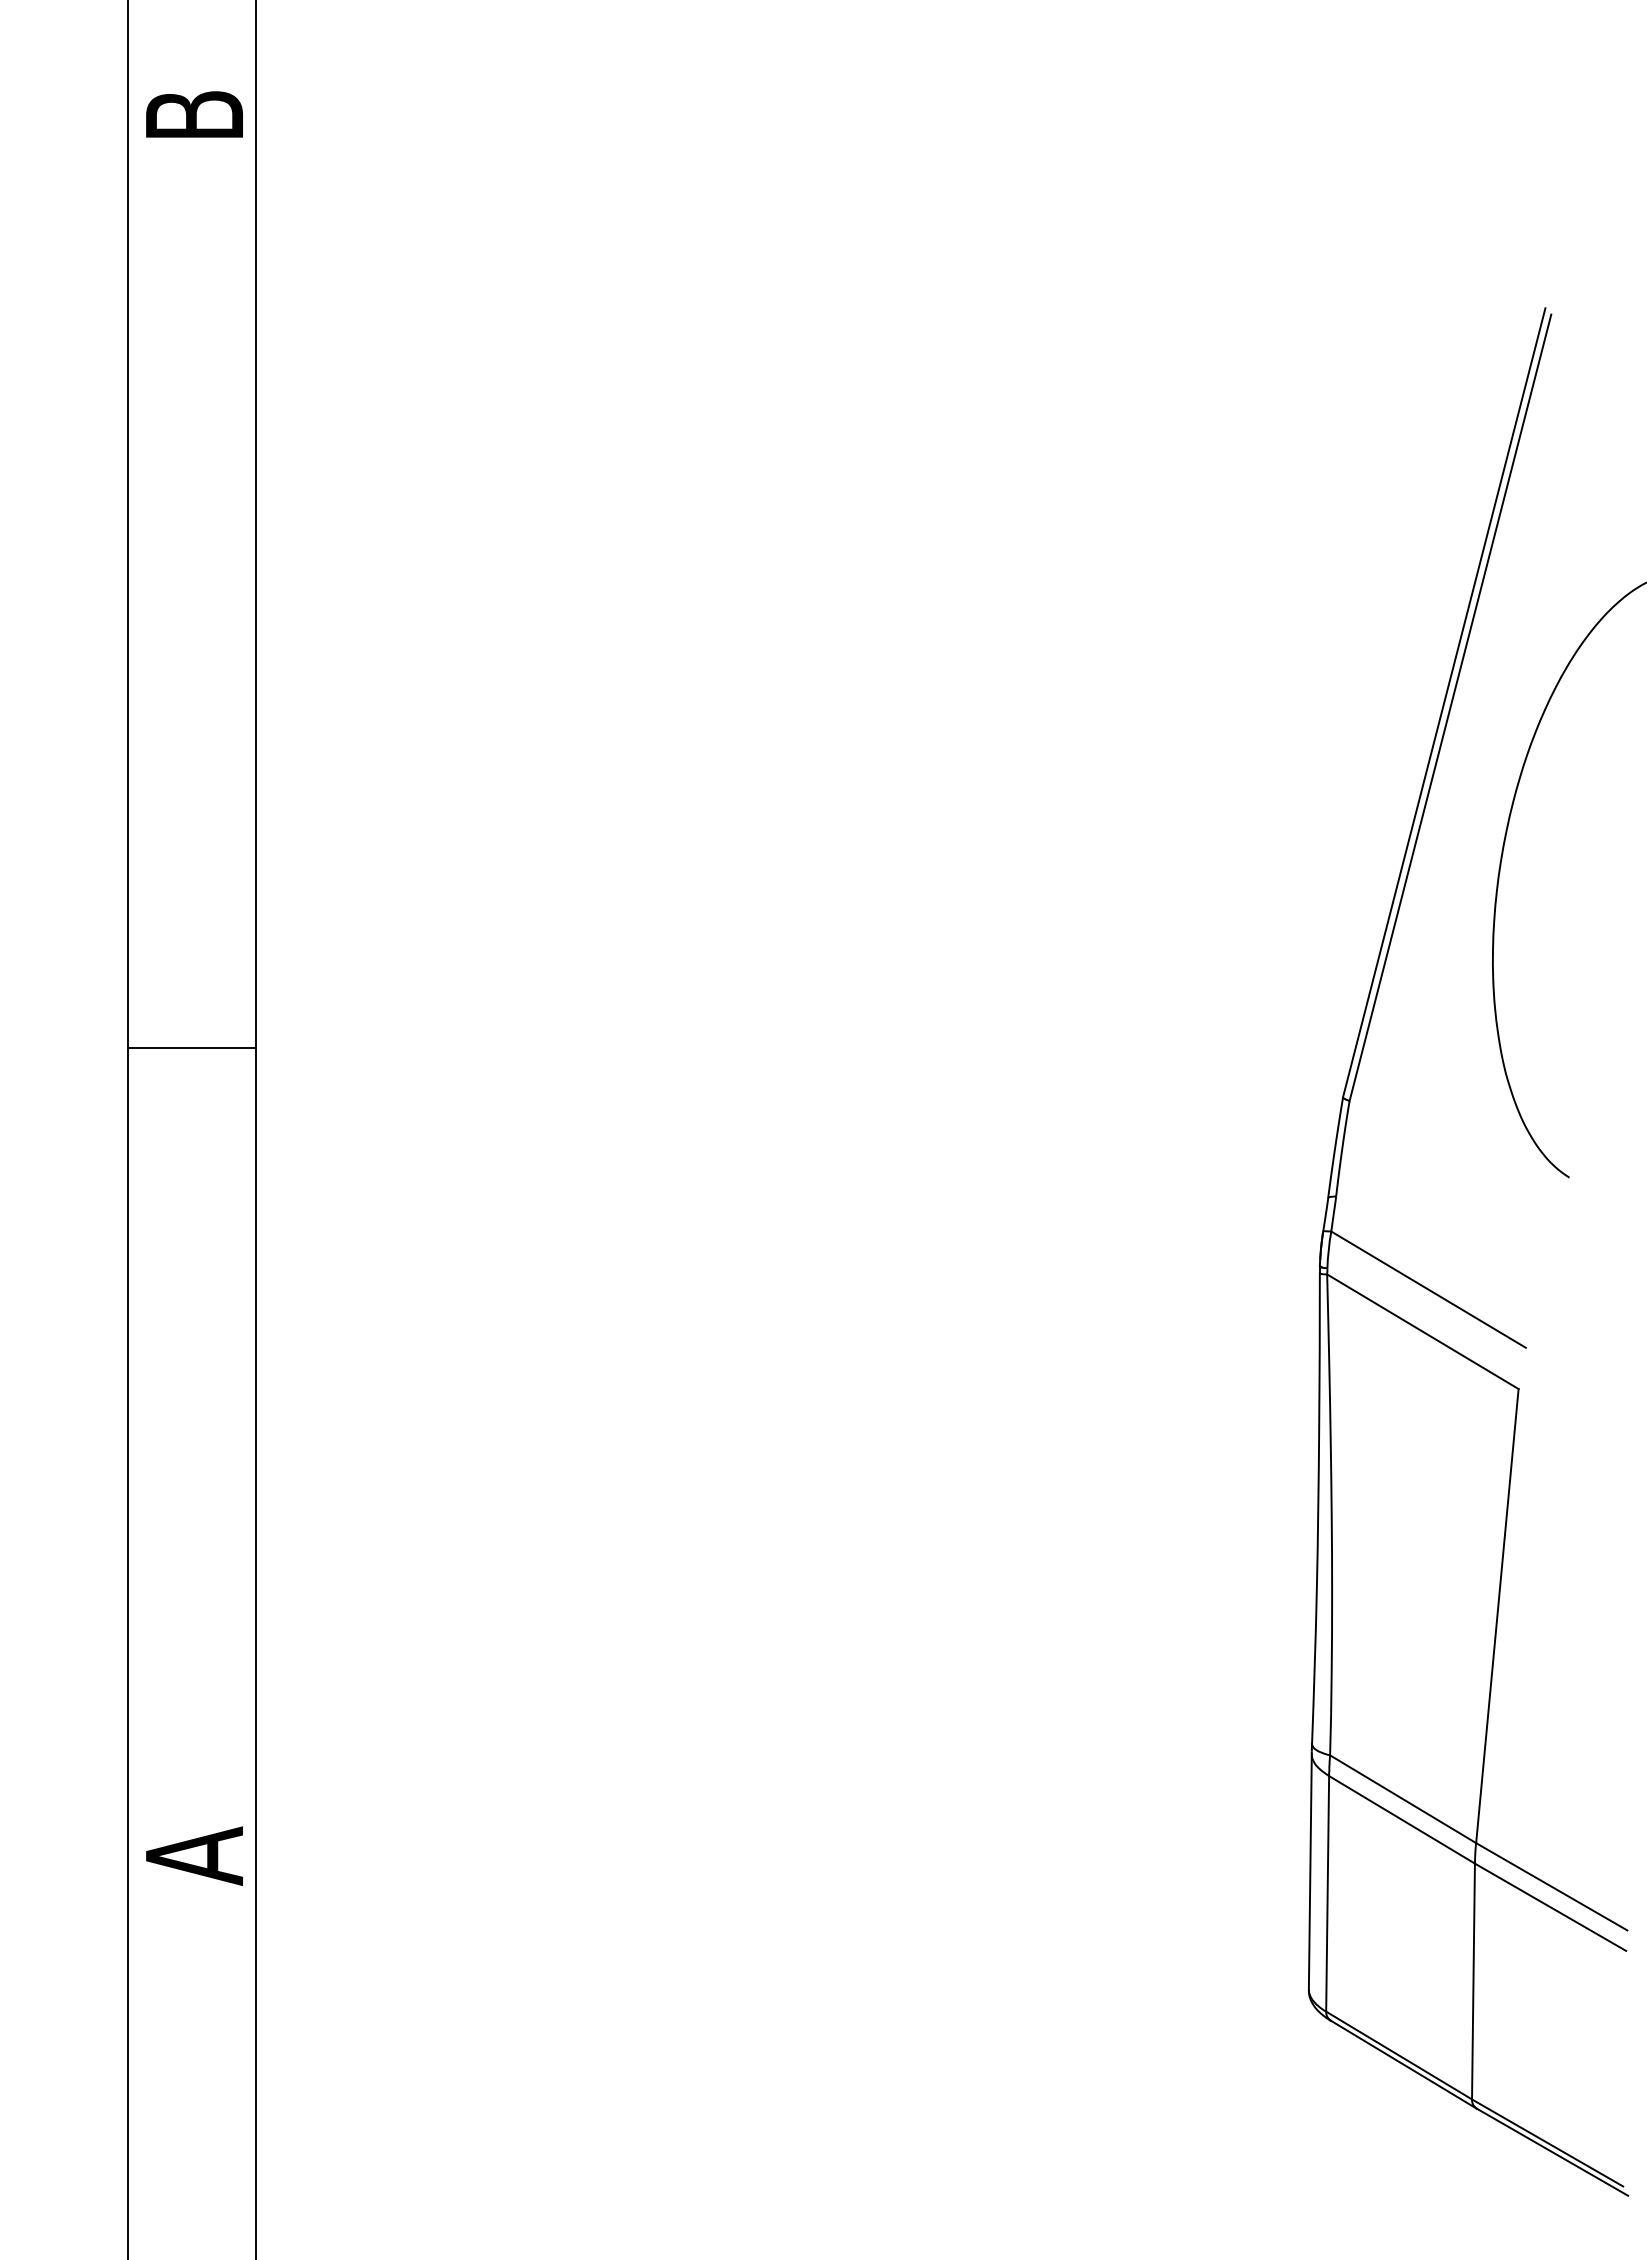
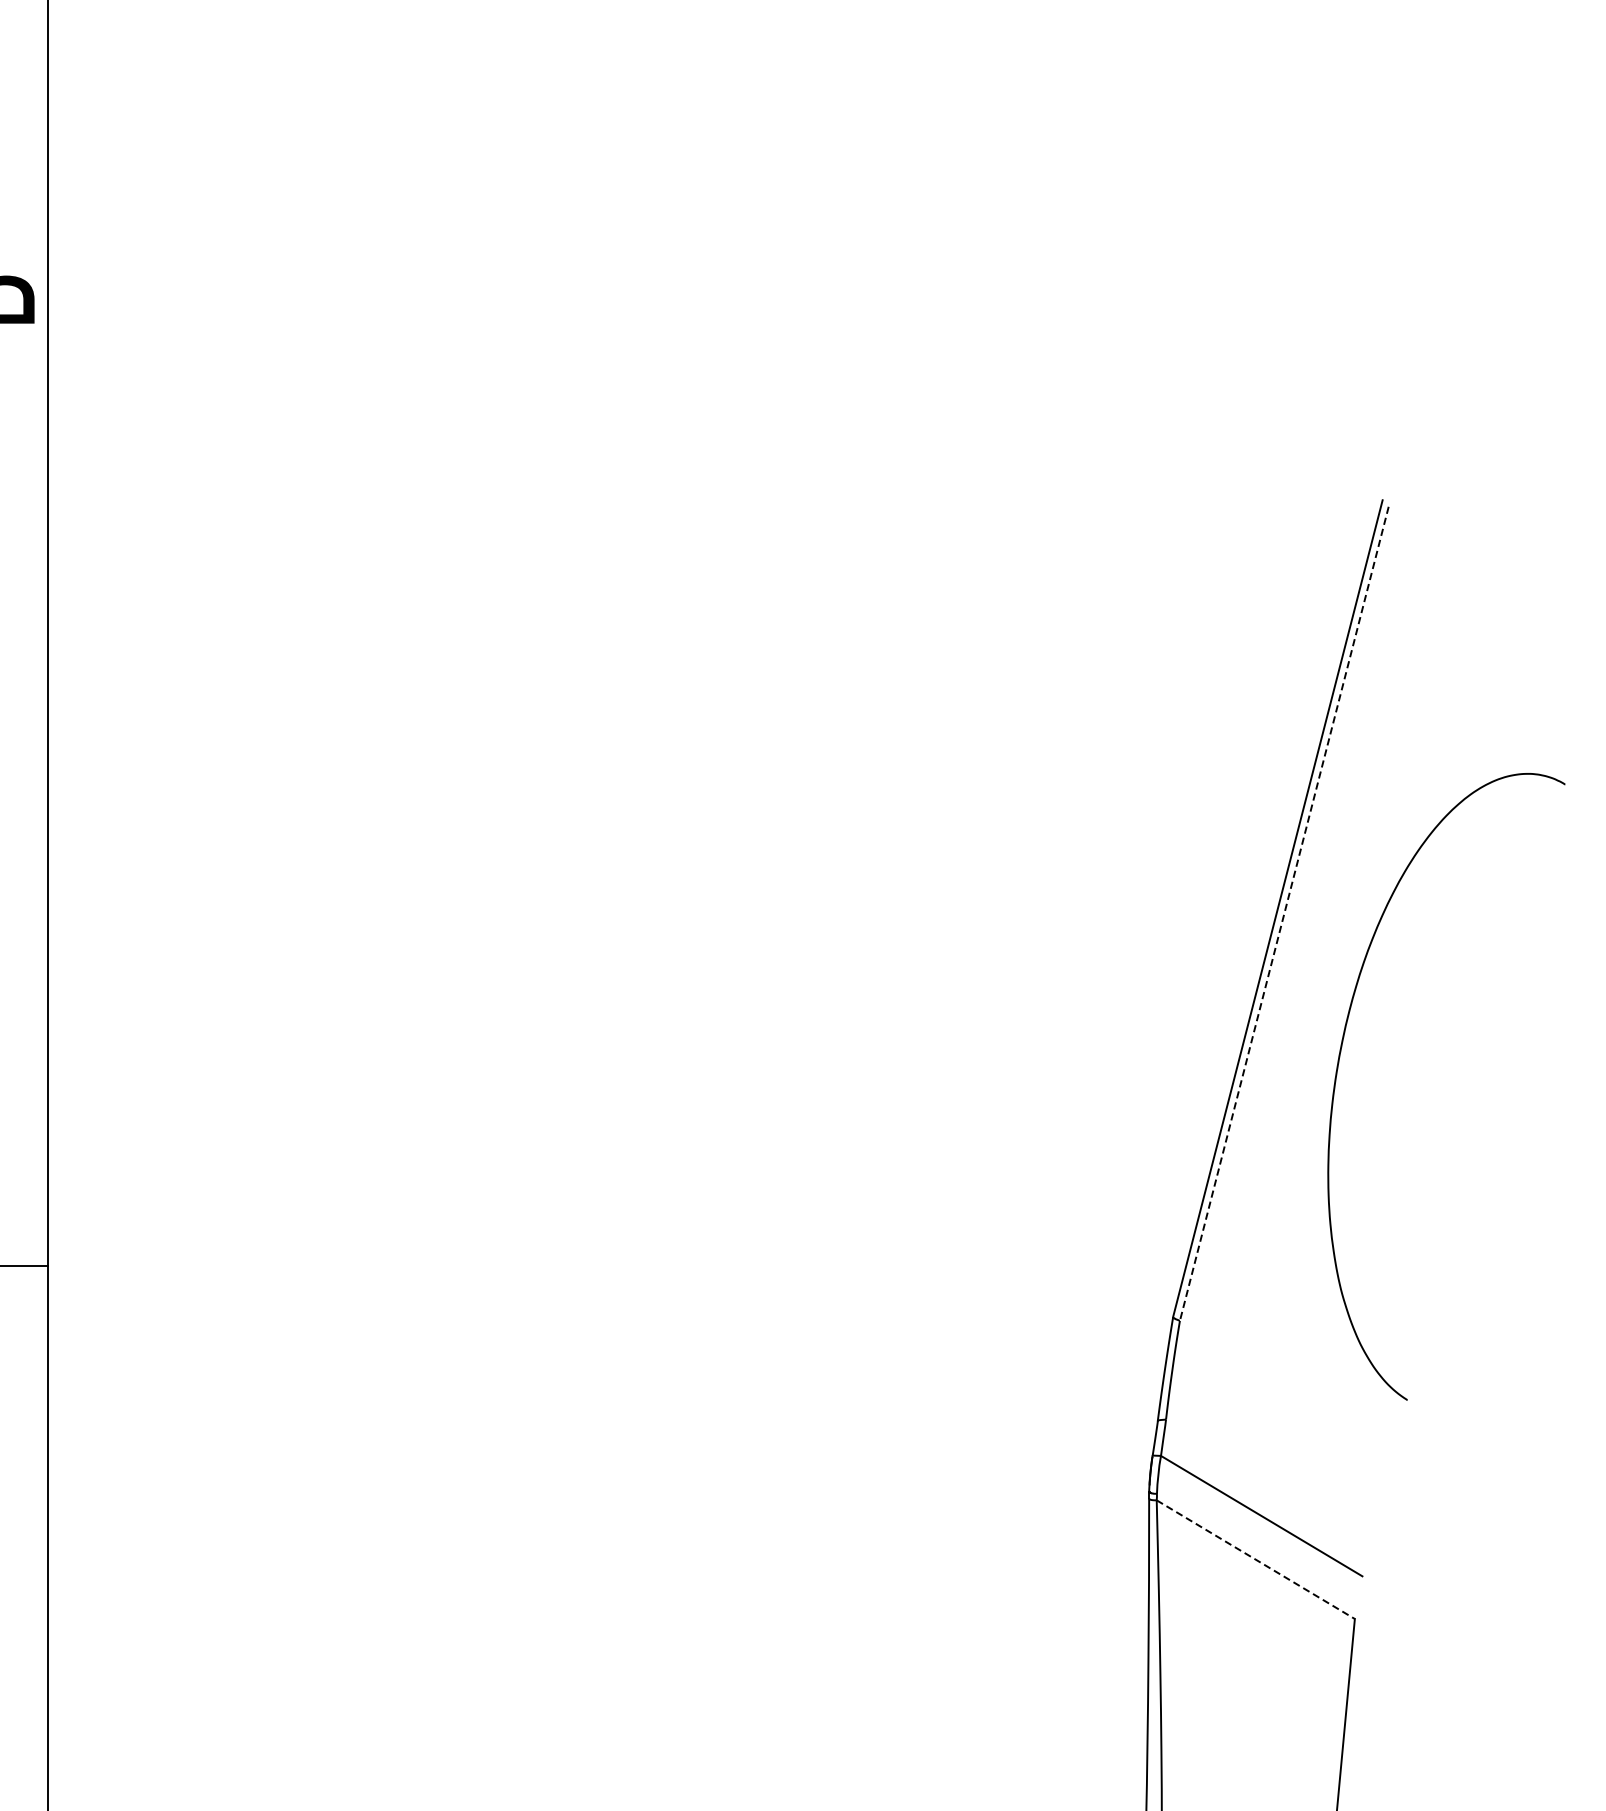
line: (1450, 707) -> (1284, 913), solid -> dashed
line: (1422, 1331) -> (1255, 1559), solid -> dashed

